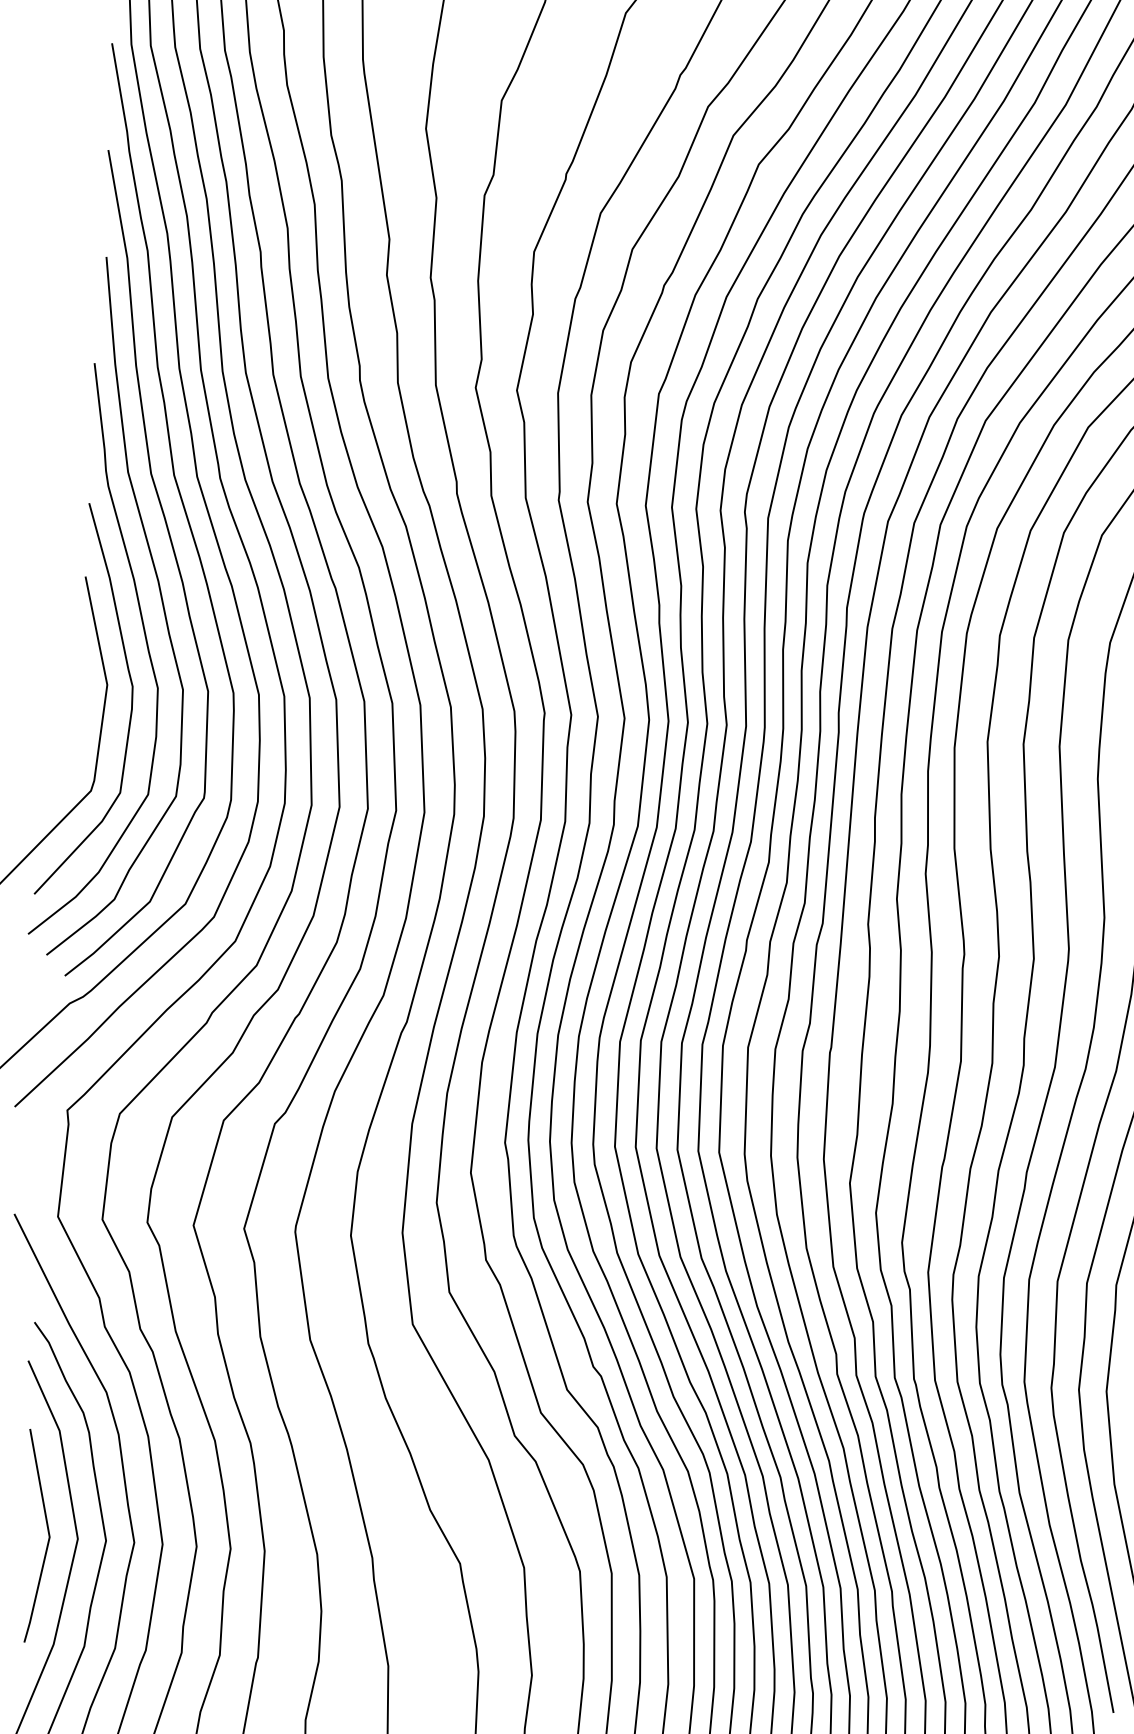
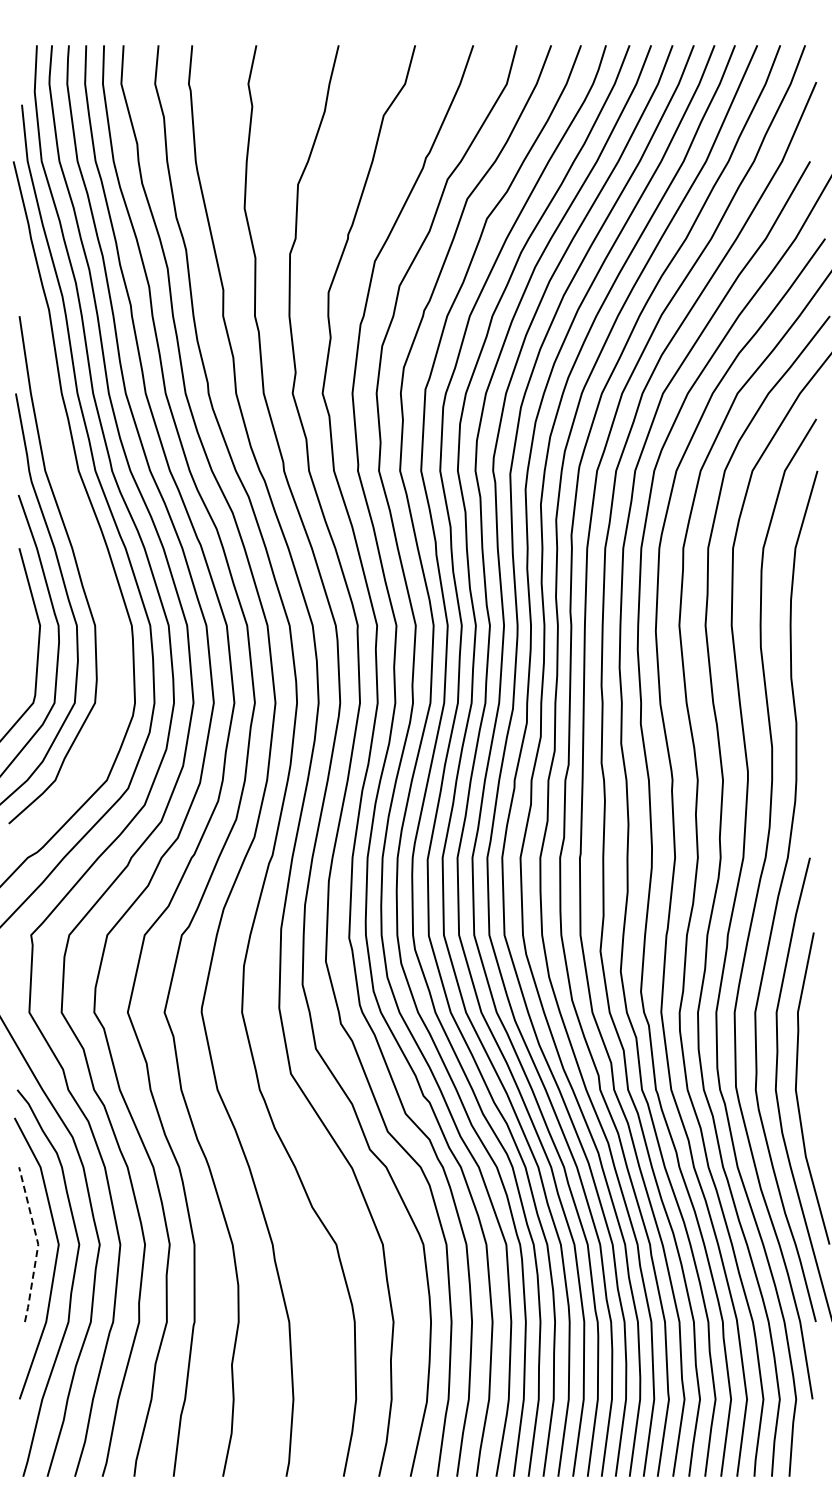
curve: (175, 561) -> (83, 533), removed
line: (49, 1537) -> (38, 1244), solid -> dashed

